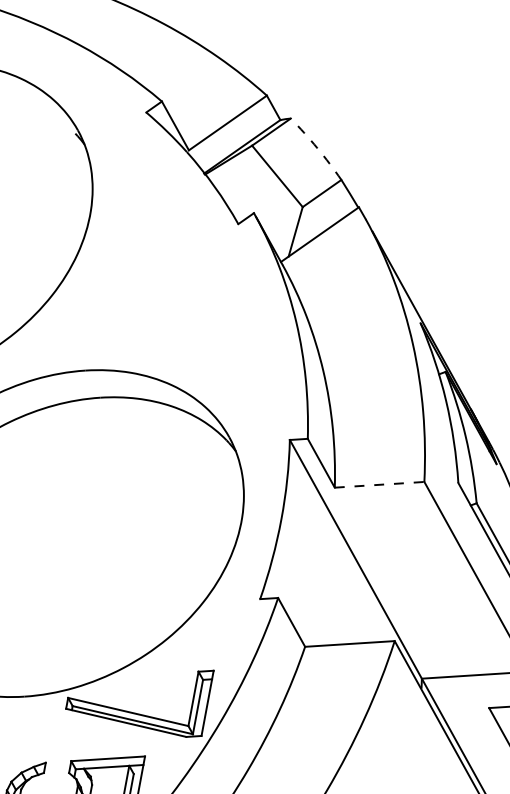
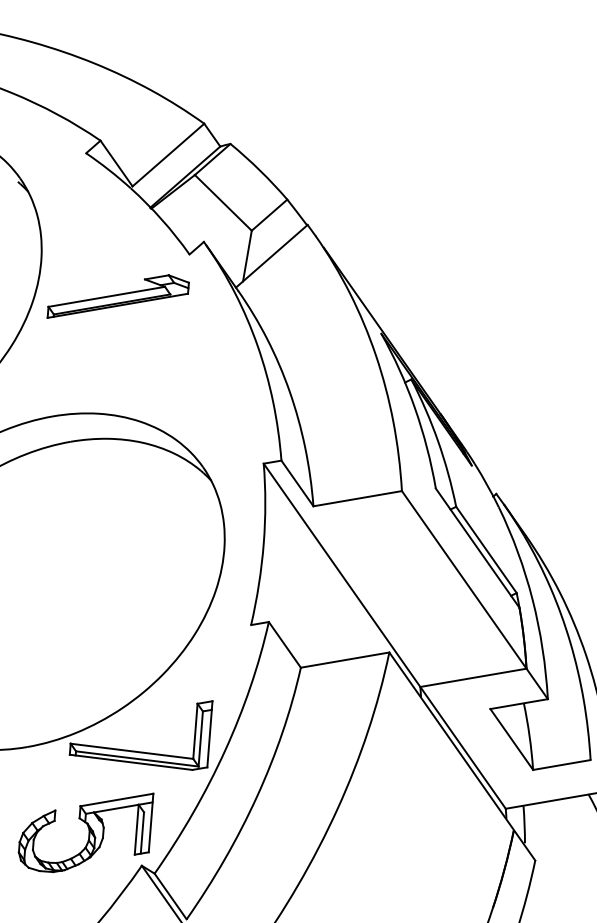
arc: (317, 148) -> (260, 170), dashed -> solid
part: (162, 258) -> (117, 296), added
line: (379, 484) -> (357, 498), dashed -> solid

